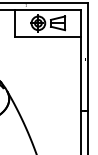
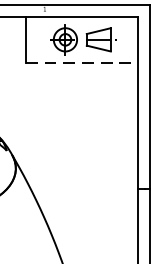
line: (48, 36) -> (82, 62), solid -> dashed

